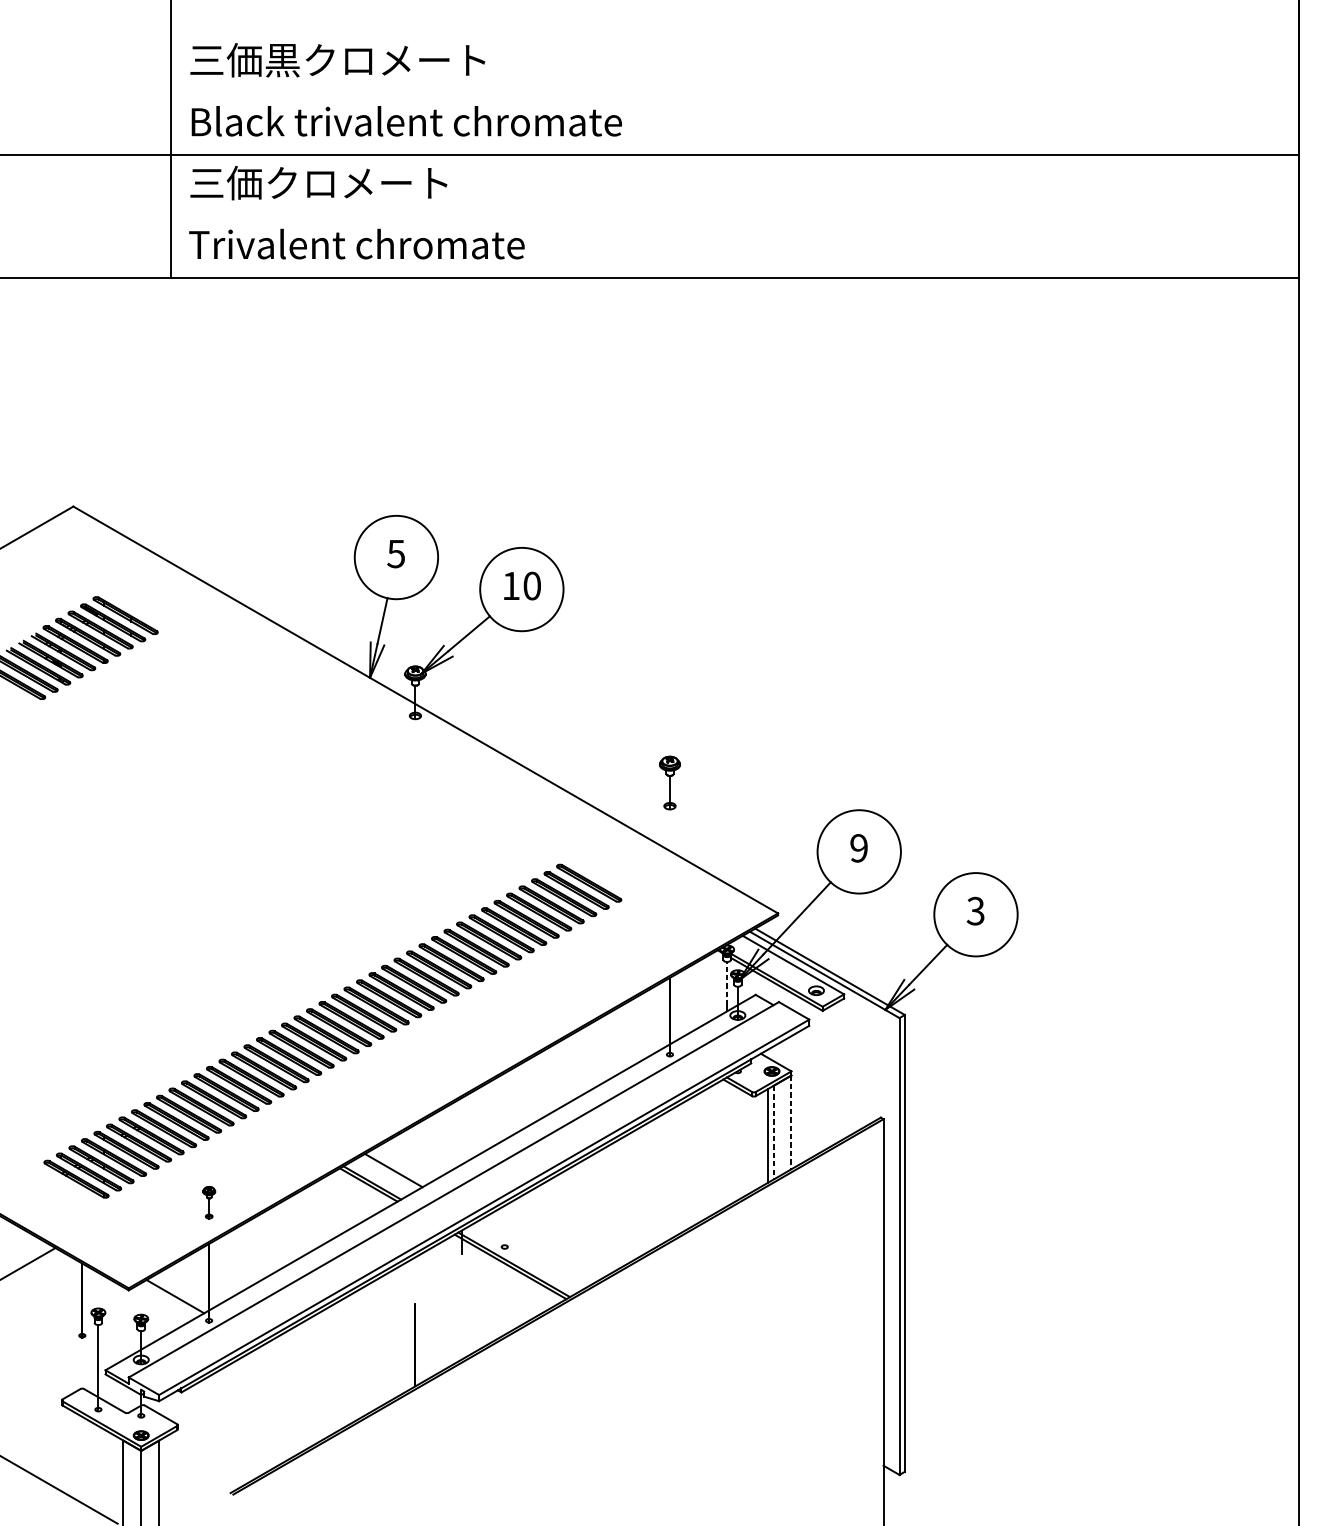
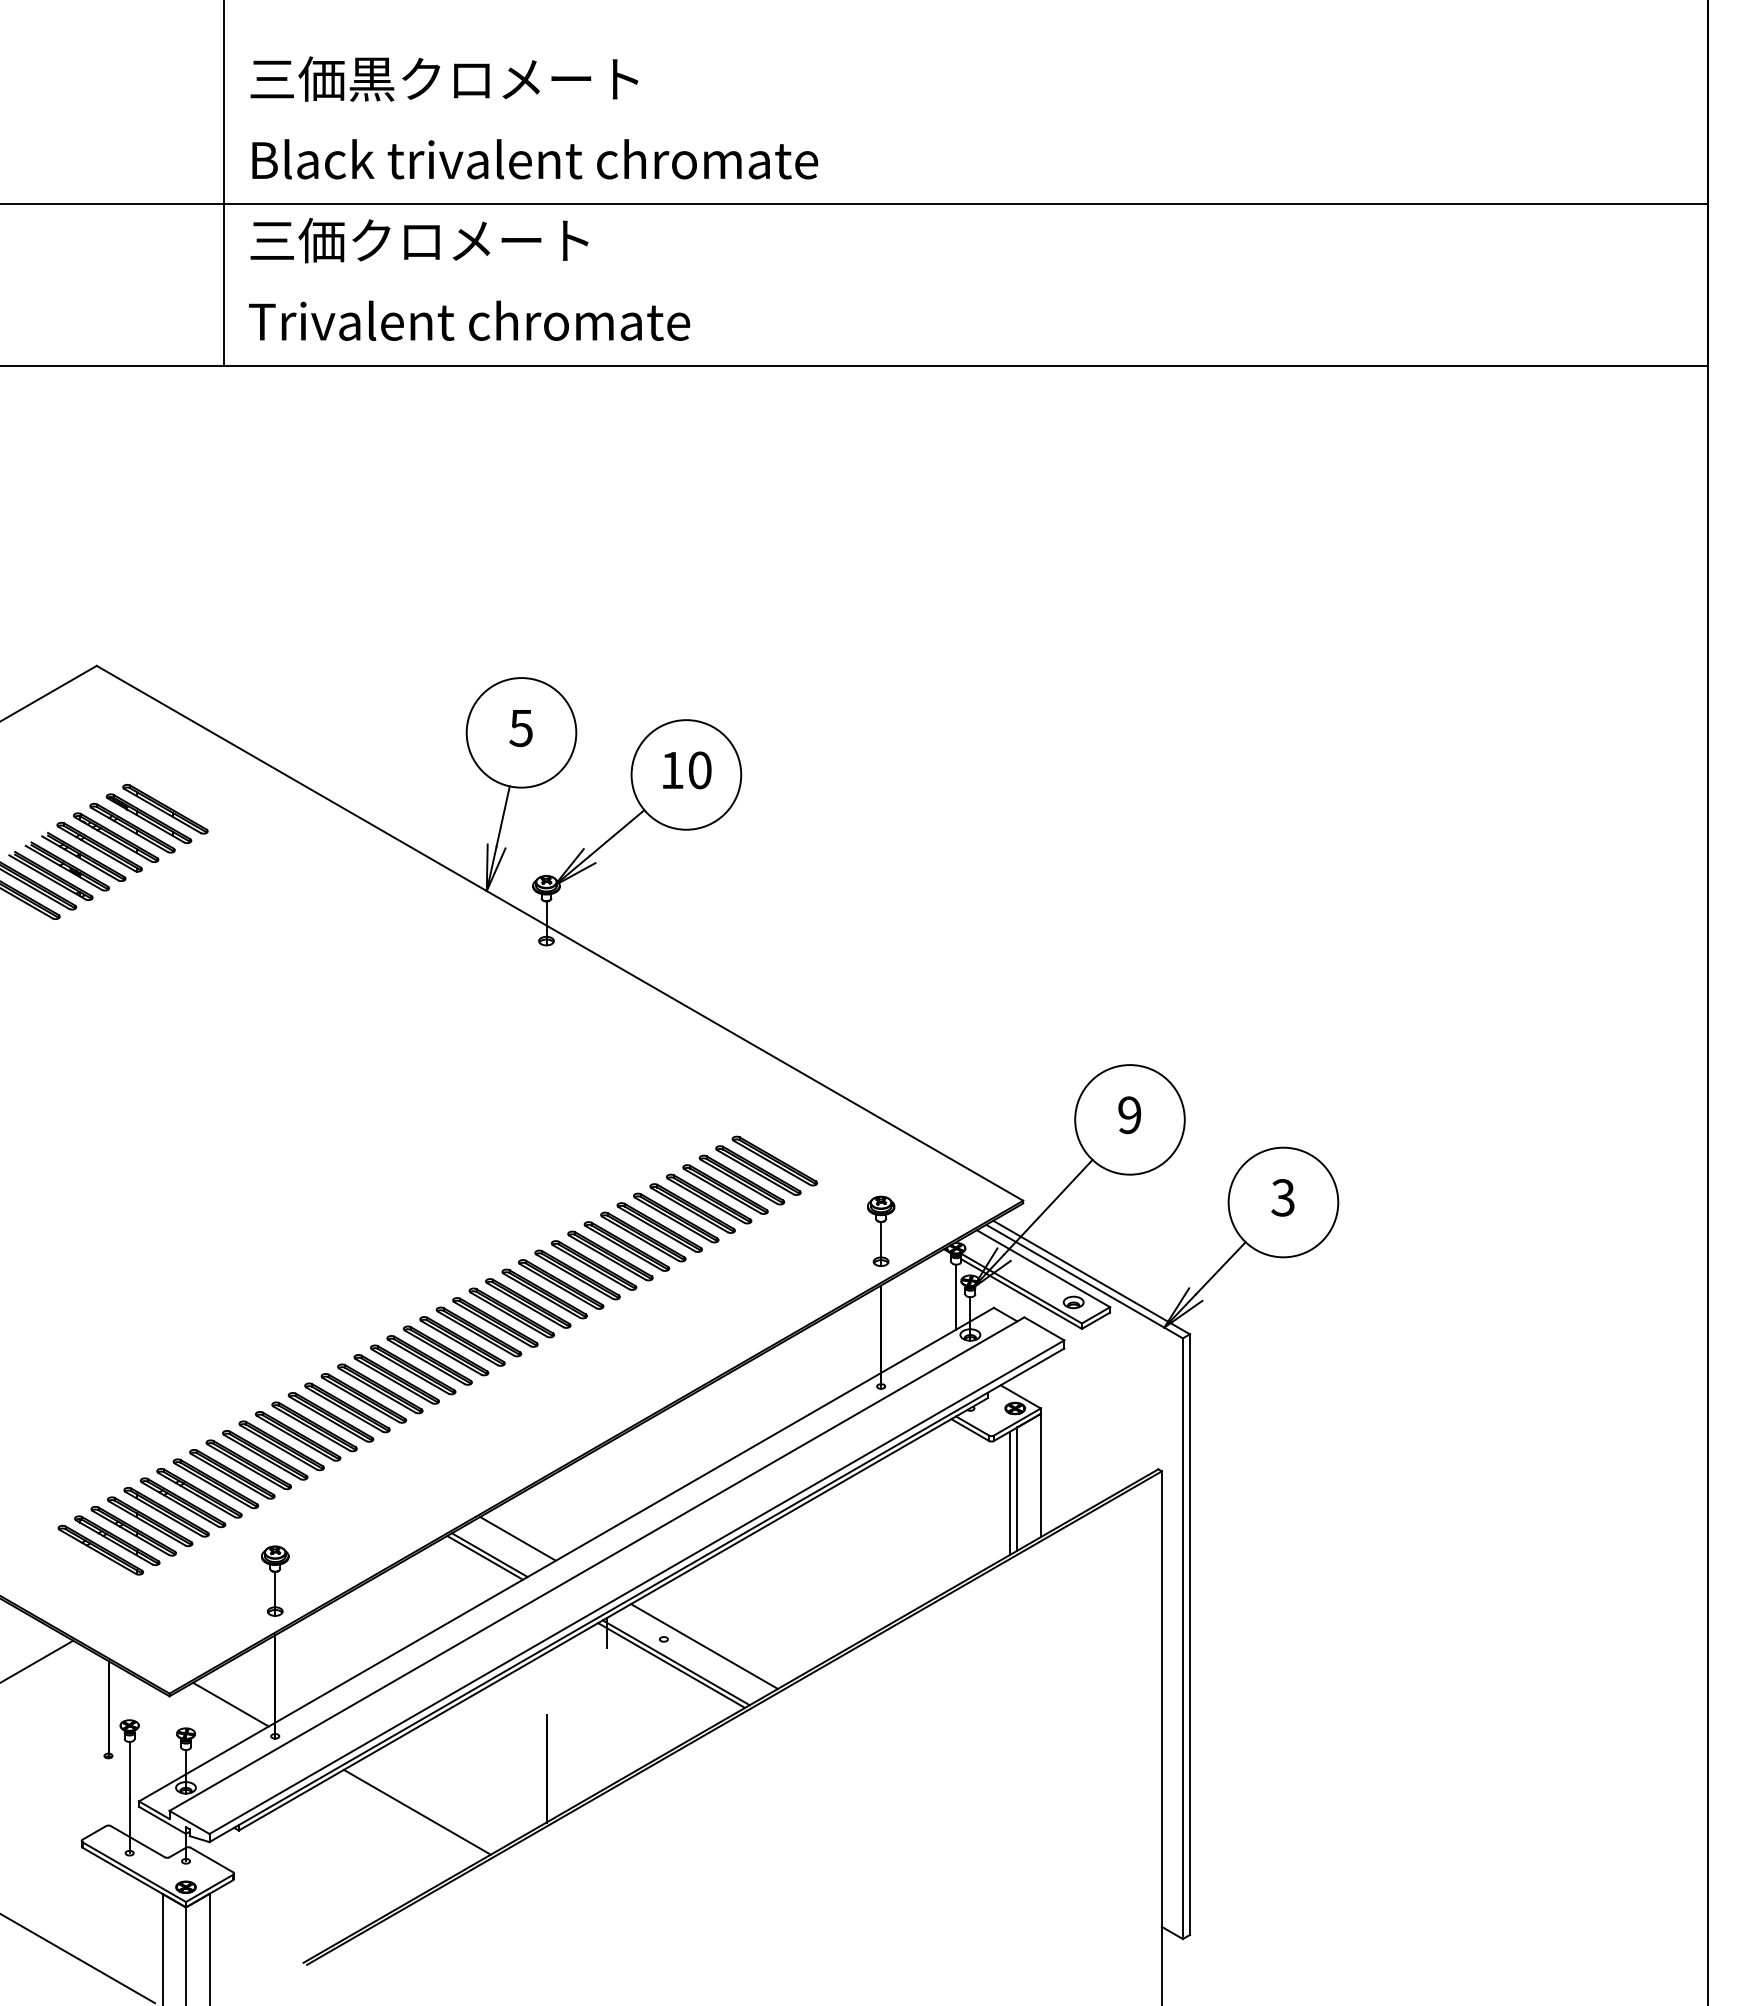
part: (670, 782) -> (881, 1230), moved
line: (727, 983) -> (956, 1292), dashed -> solid
line: (791, 1122) -> (1040, 1475), dashed -> solid
line: (773, 1133) -> (1017, 1489), dashed -> solid
part: (209, 1202) -> (275, 1580), size x1.67
line: (535, 1252) -> (704, 1646), added
line: (316, 1377) -> (416, 1811), added

